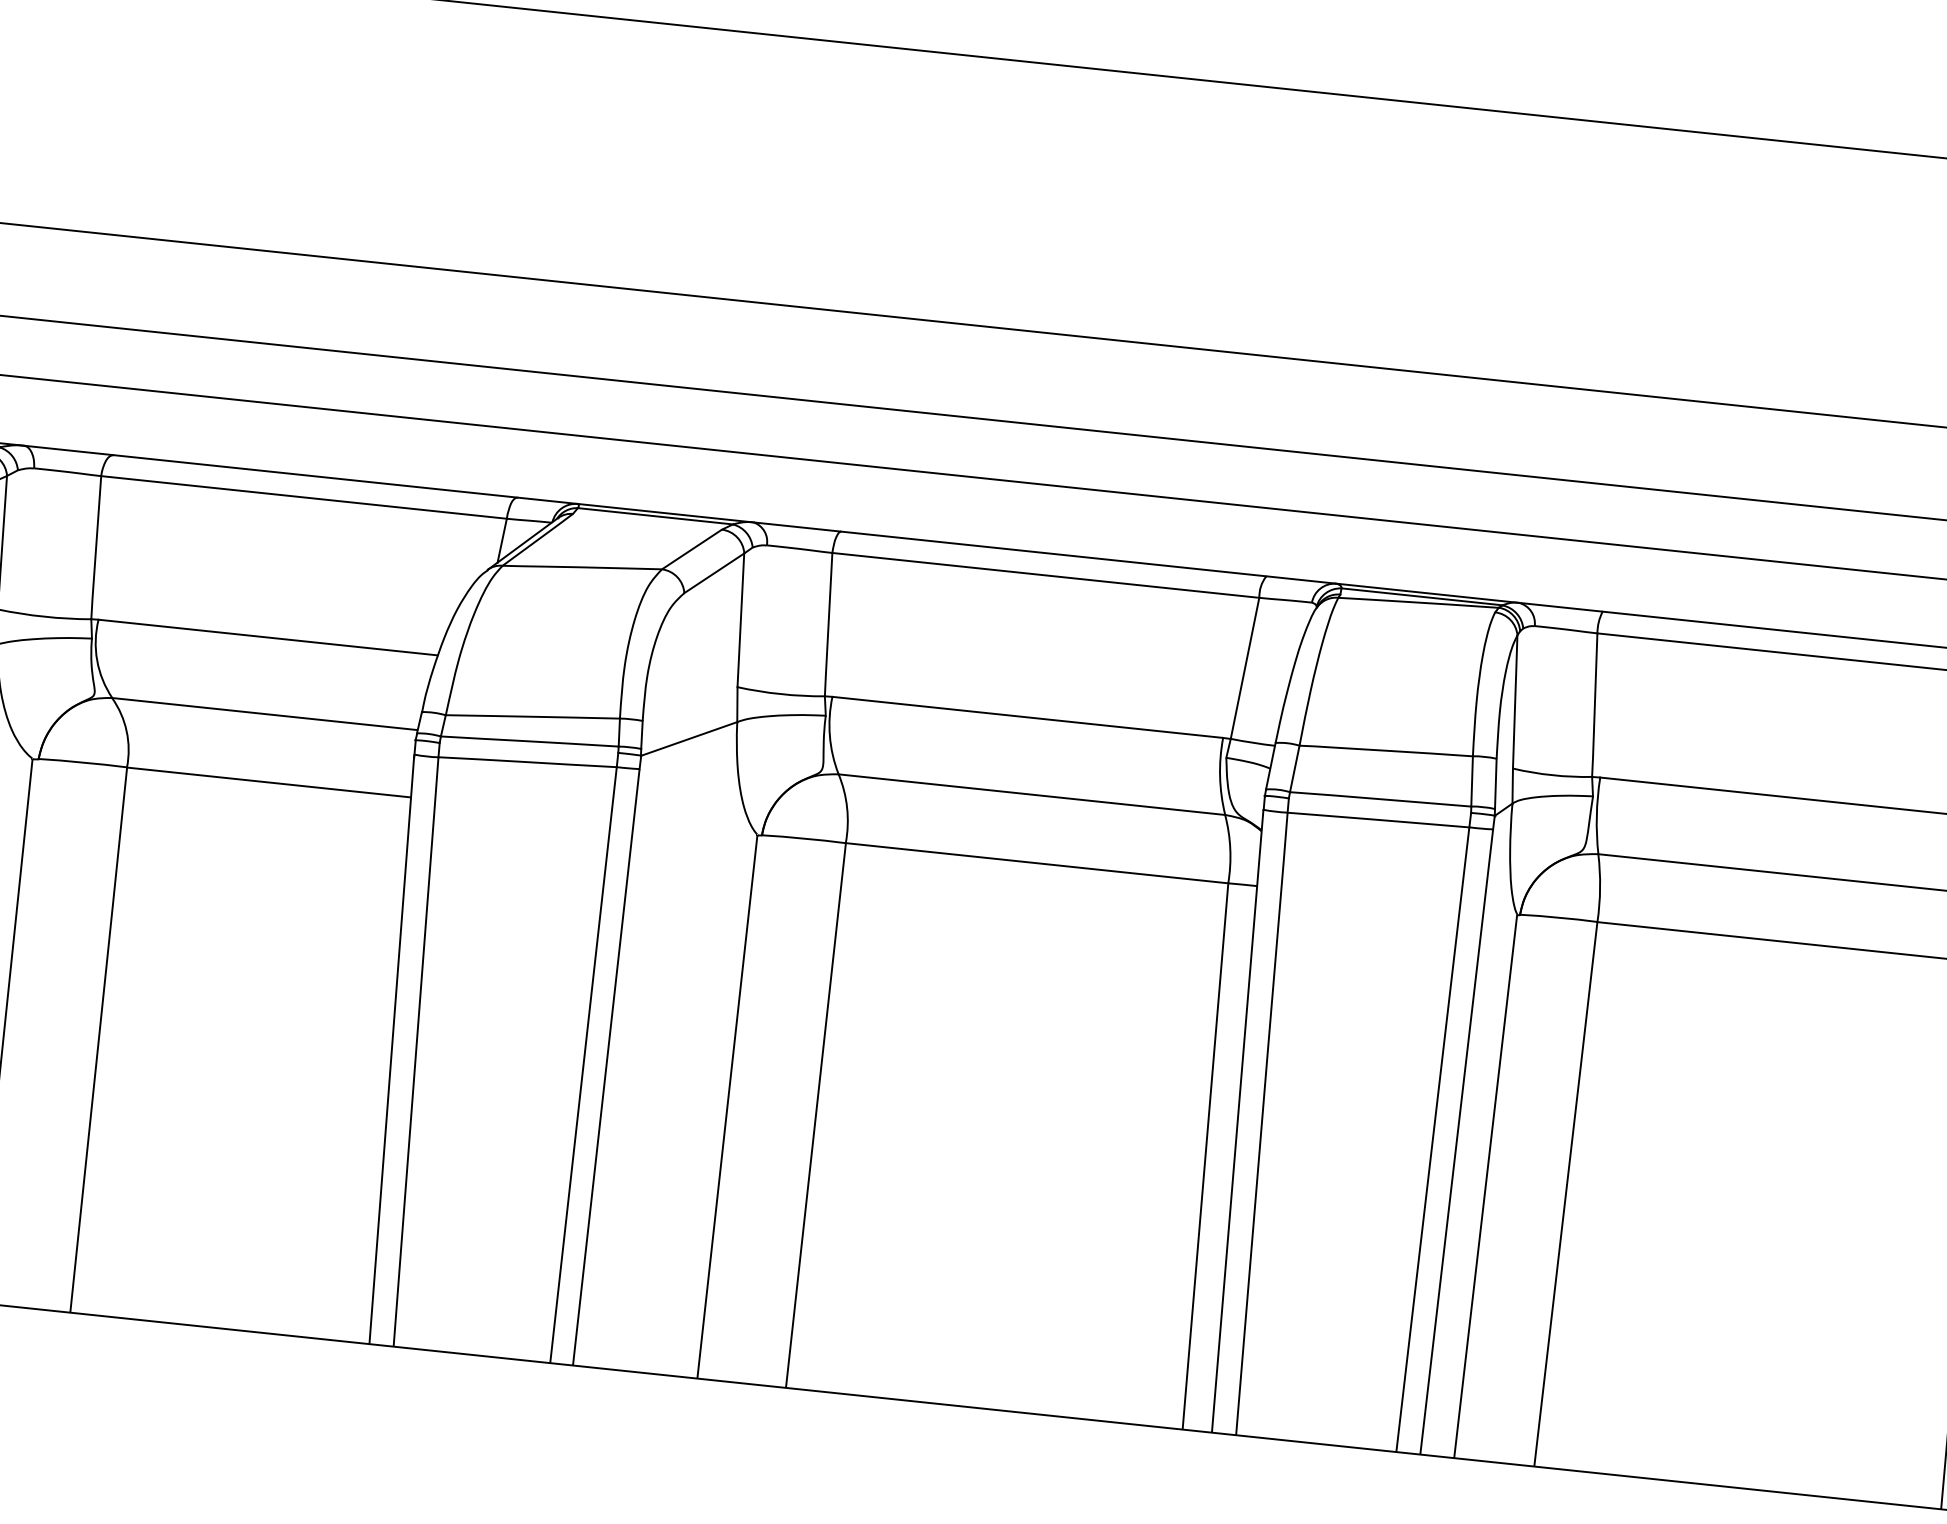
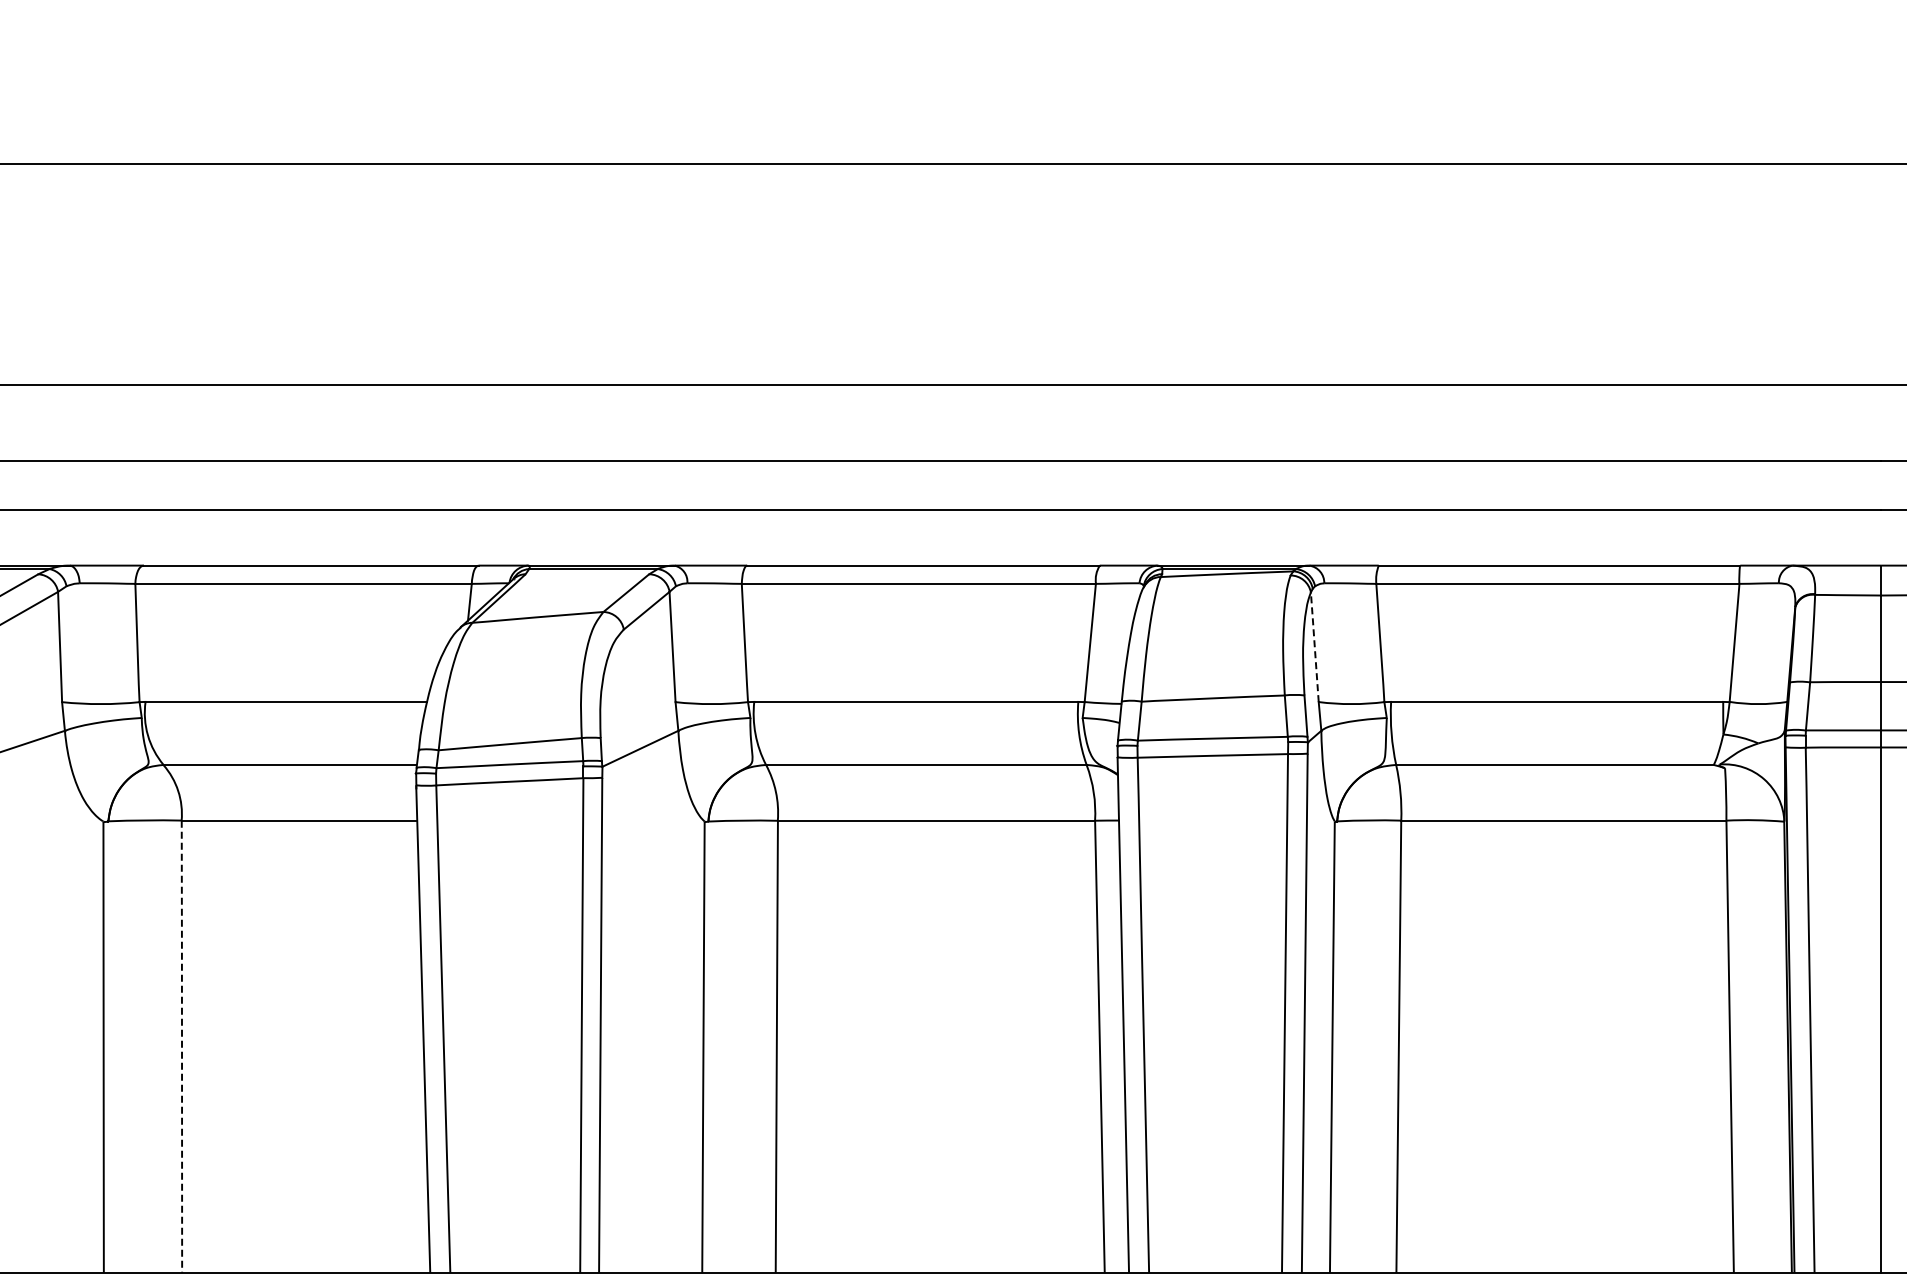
line: (1515, 699) -> (1314, 645), solid -> dashed
line: (99, 1038) -> (182, 1045), solid -> dashed

